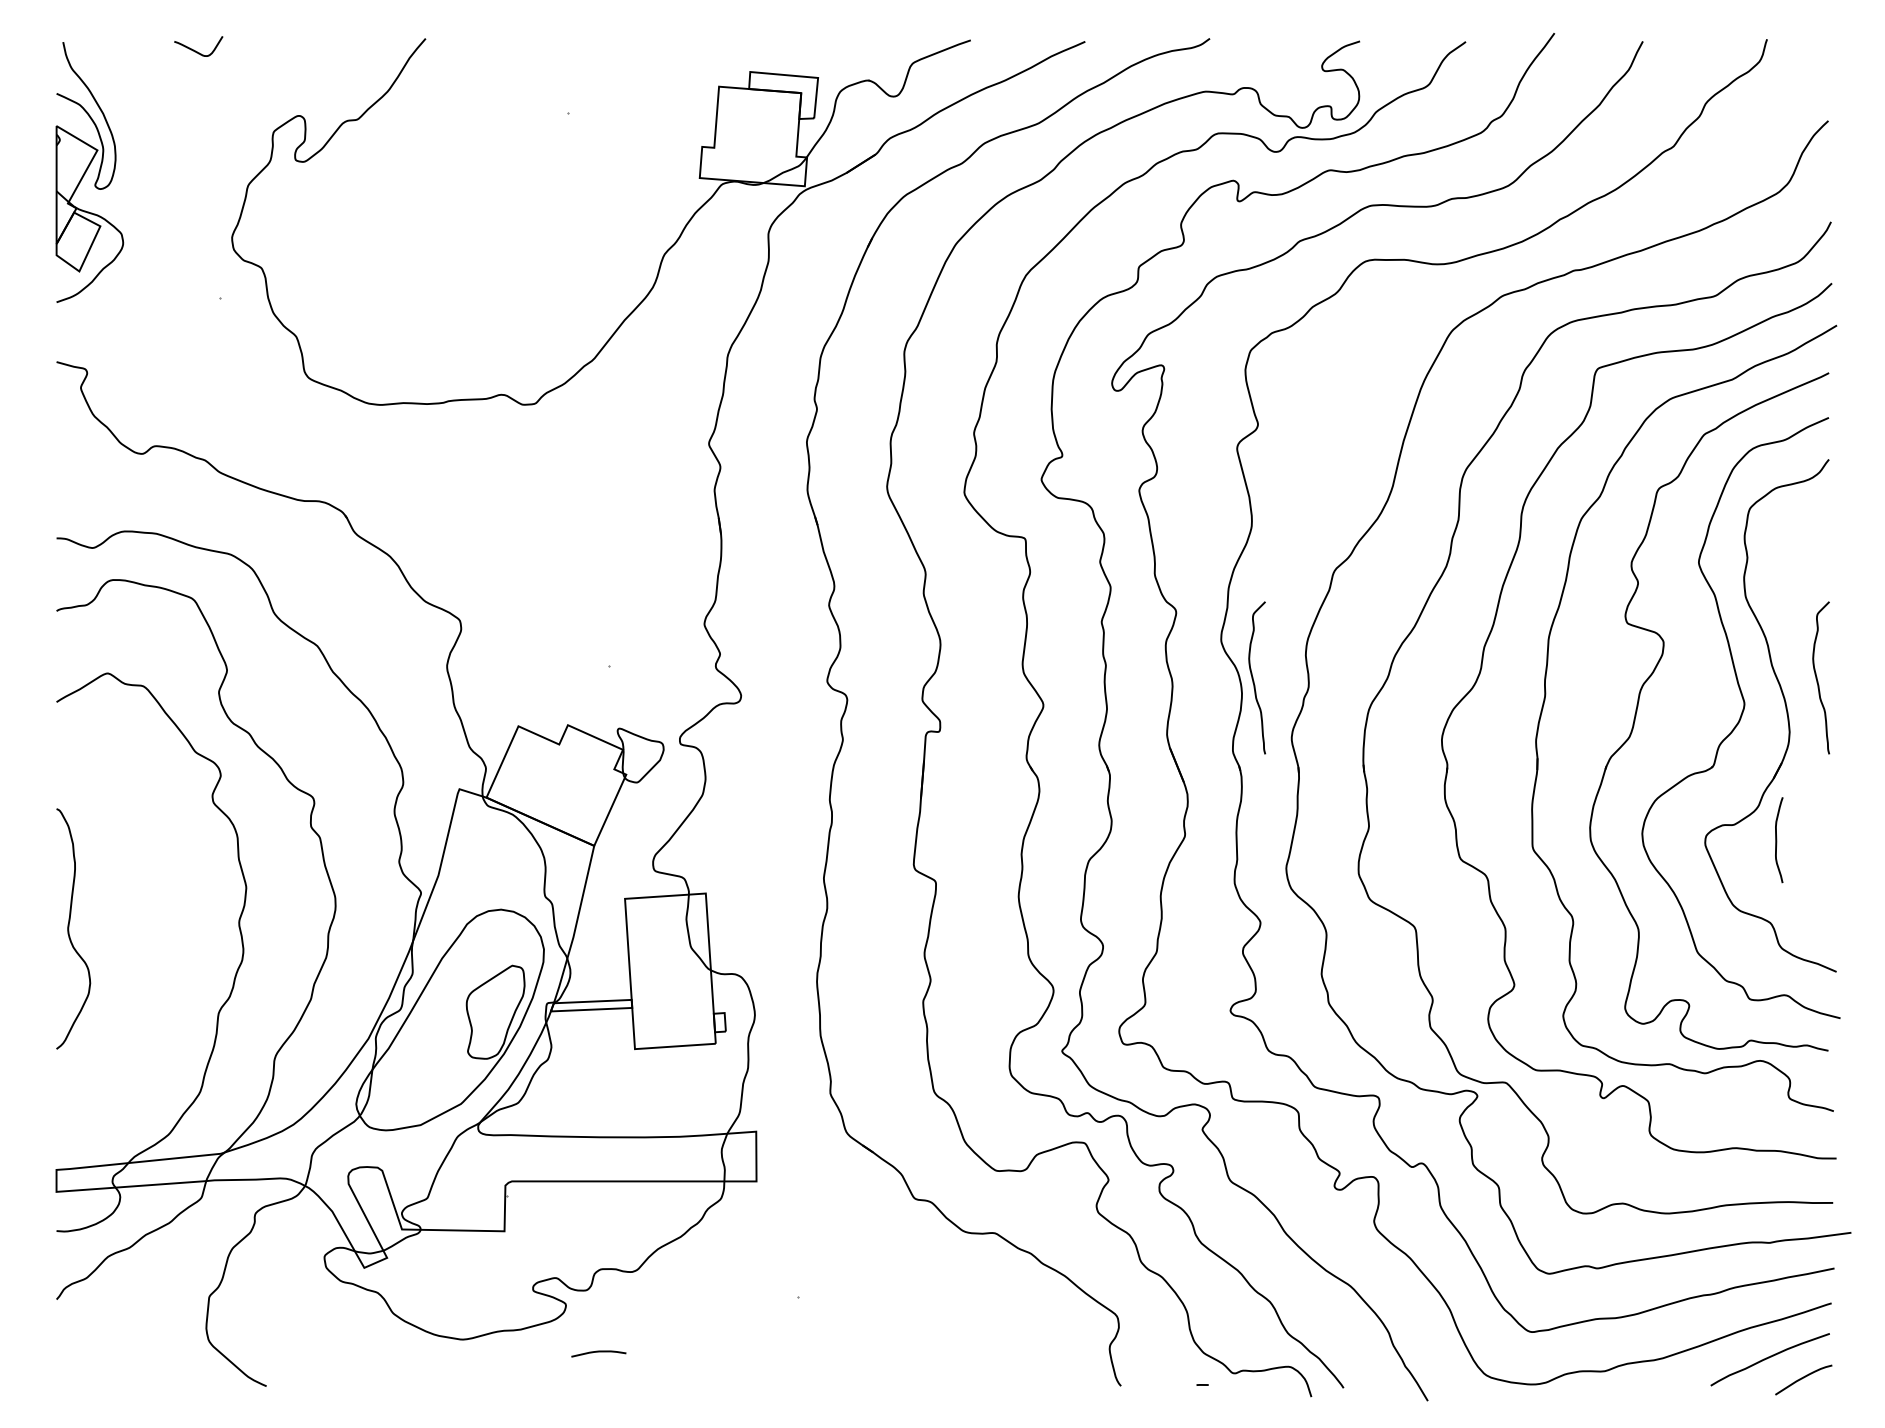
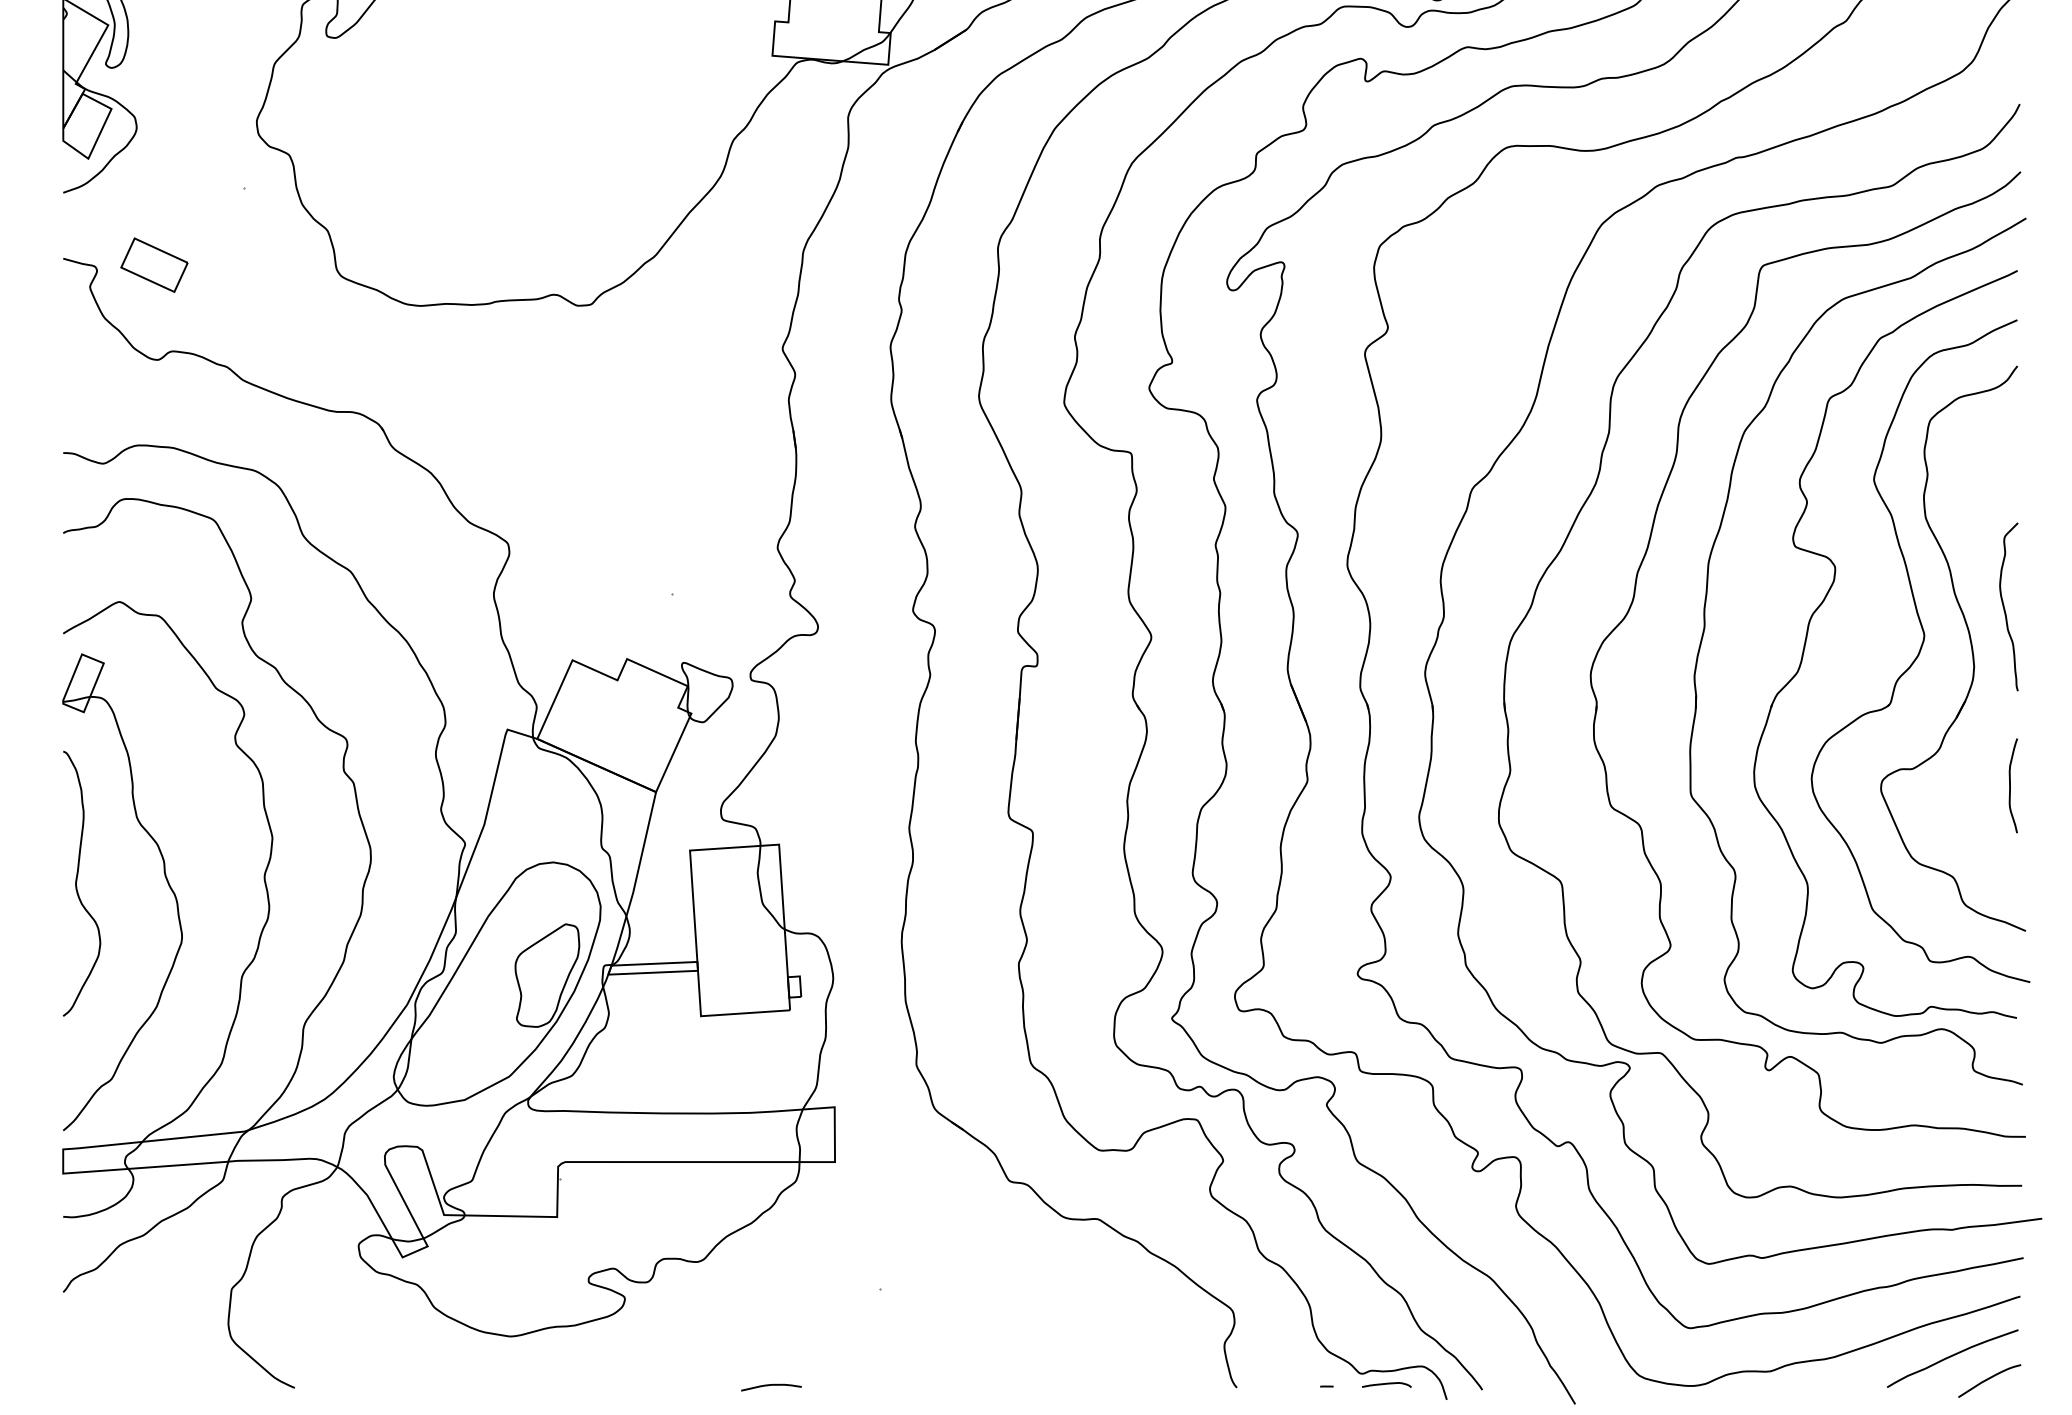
part: (139, 367) -> (154, 264), added
curve: (1253, 677) -> (1382, 606), removed
curve: (1777, 840) -> (2011, 786), moved
part: (148, 922) -> (164, 876), added
curve: (598, 1352) -> (771, 1385), moved
curve: (1256, 1383) -> (1386, 1384), added

